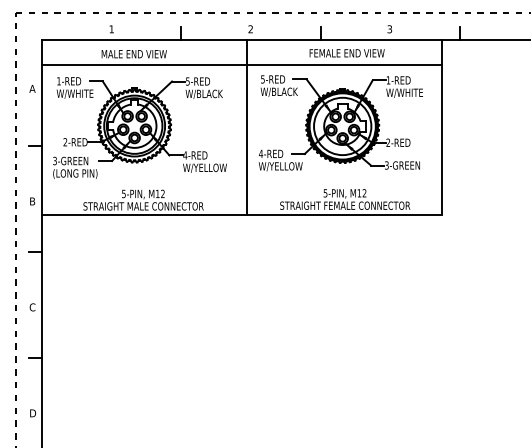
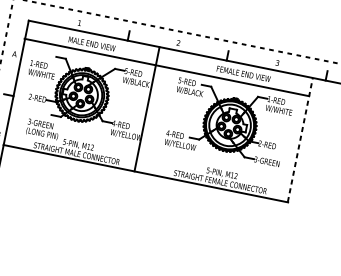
text: (74, 87) -> (41, 69), moved
line: (441, 126) -> (300, 139), solid -> dashed
line: (247, 127) -> (147, 109), moved
text: (75, 167) -> (43, 129), moved

